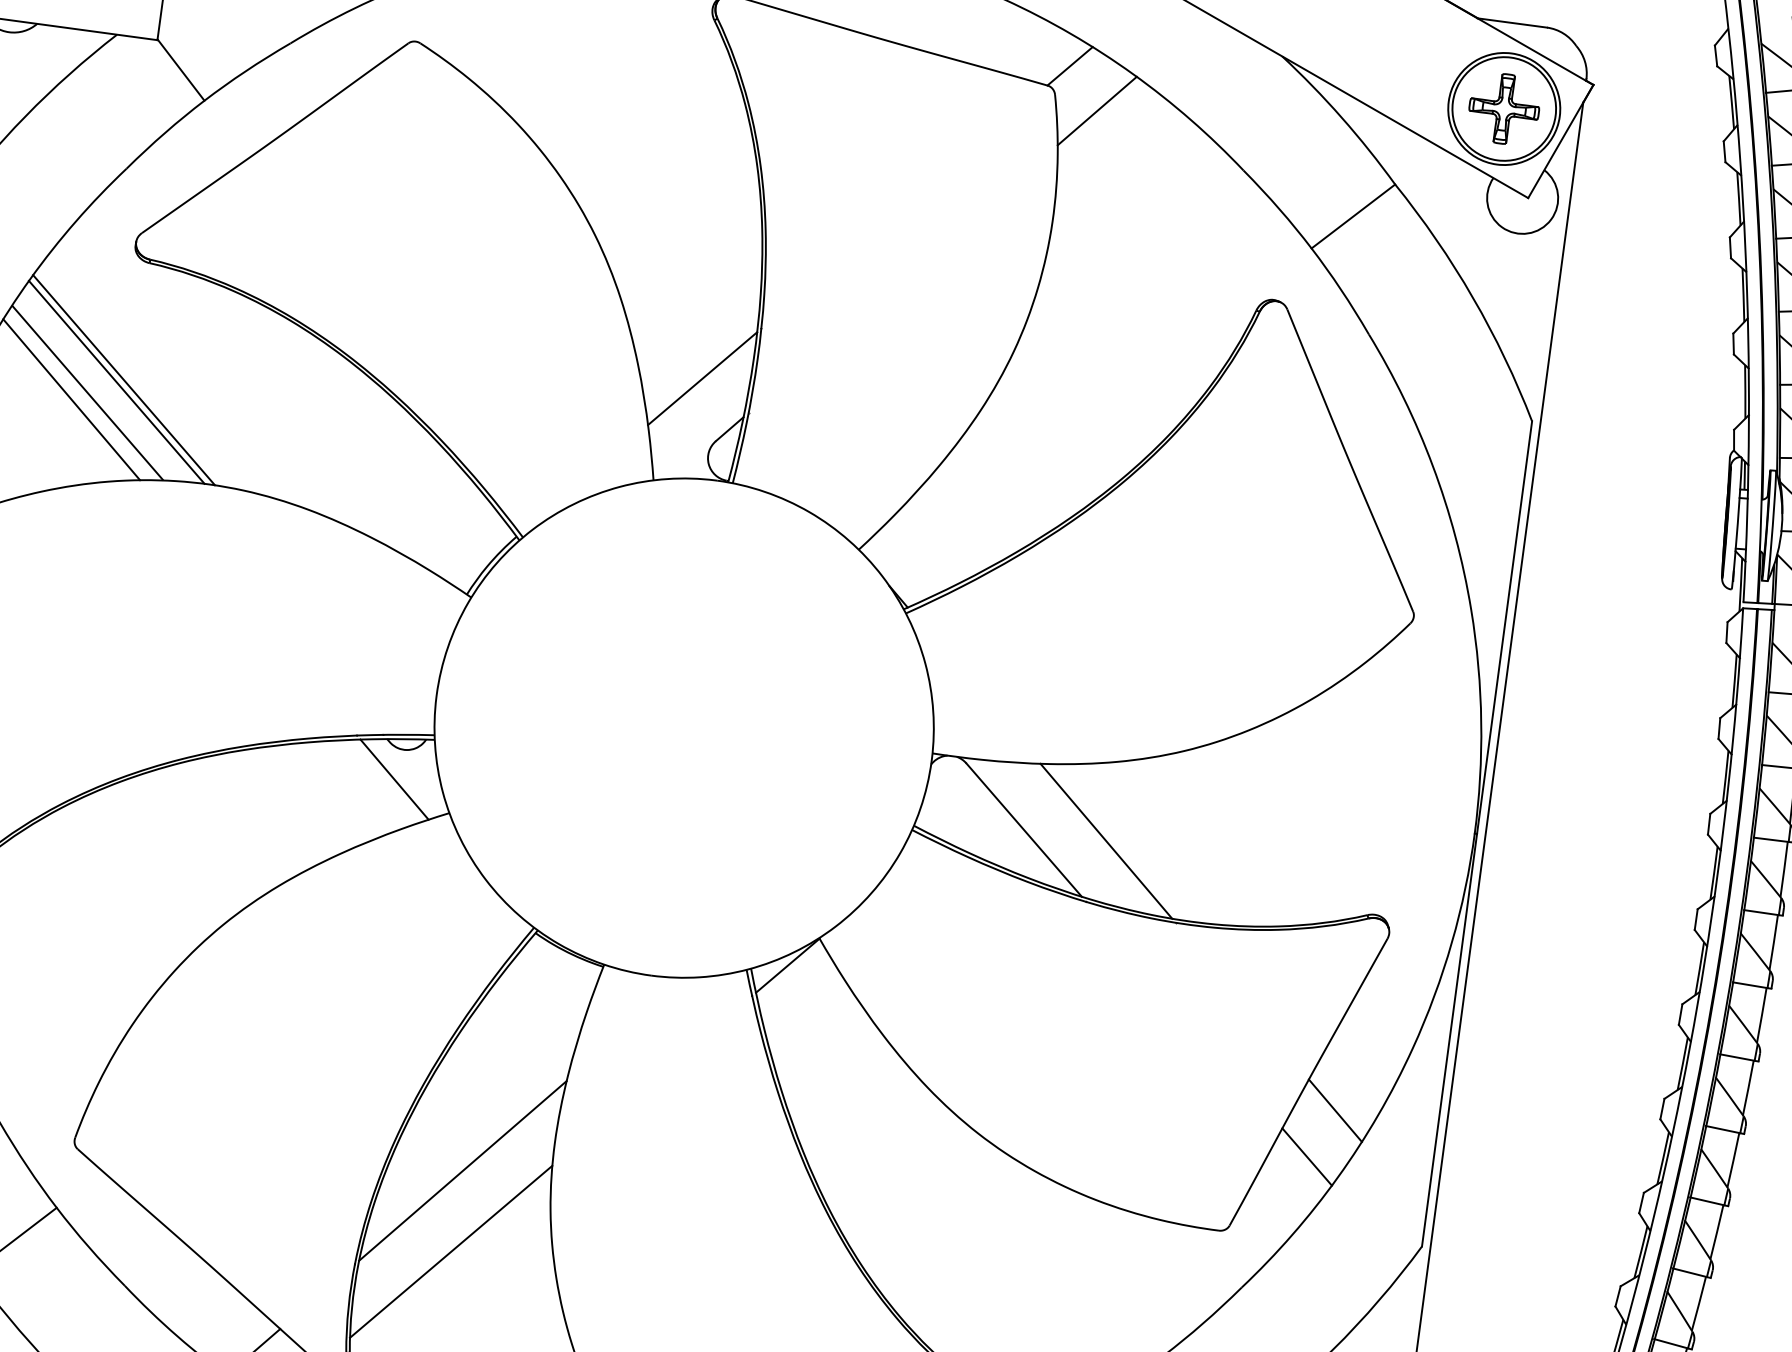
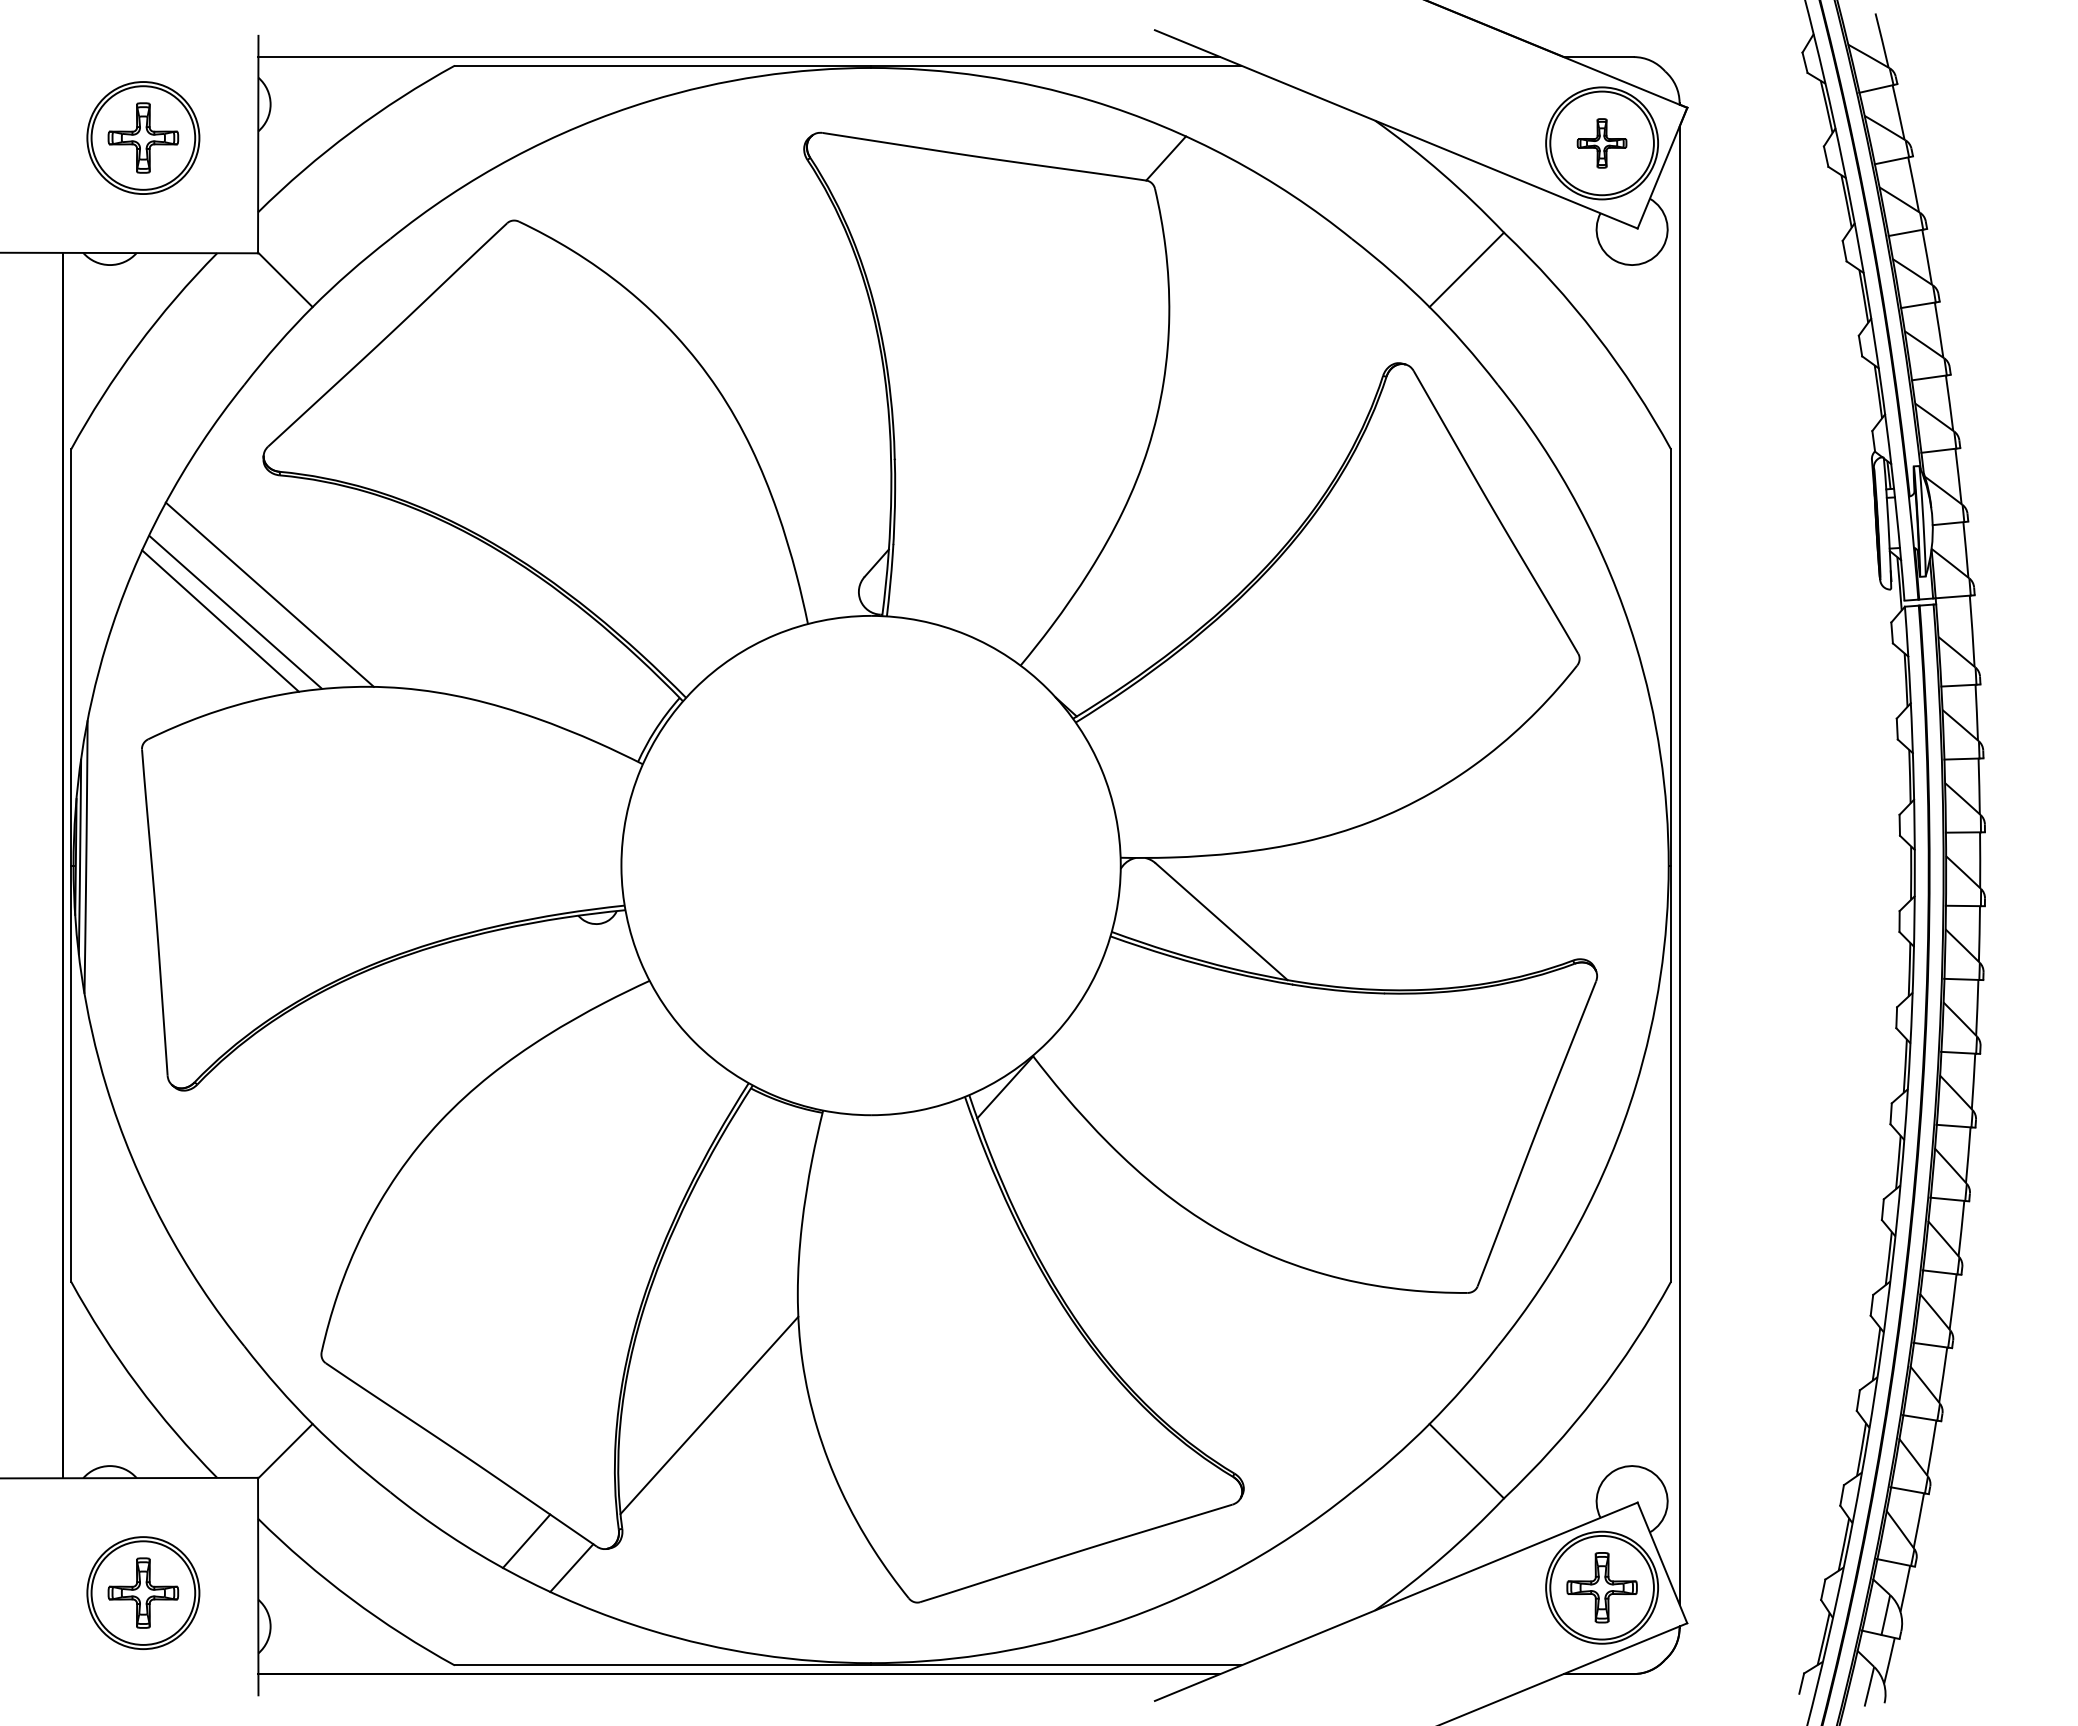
part: (1503, 109) -> (1601, 143), size x0.7
line: (1096, 111) -> (1198, 199), removed
line: (702, 378) -> (843, 516), removed
line: (116, 381) -> (262, 597), removed
line: (394, 779) -> (590, 954), removed
line: (1106, 840) -> (1304, 921), removed
line: (1334, 1110) -> (1566, 1158), removed
line: (1306, 1157) -> (1544, 1208), removed
line: (463, 1170) -> (710, 1333), removed

